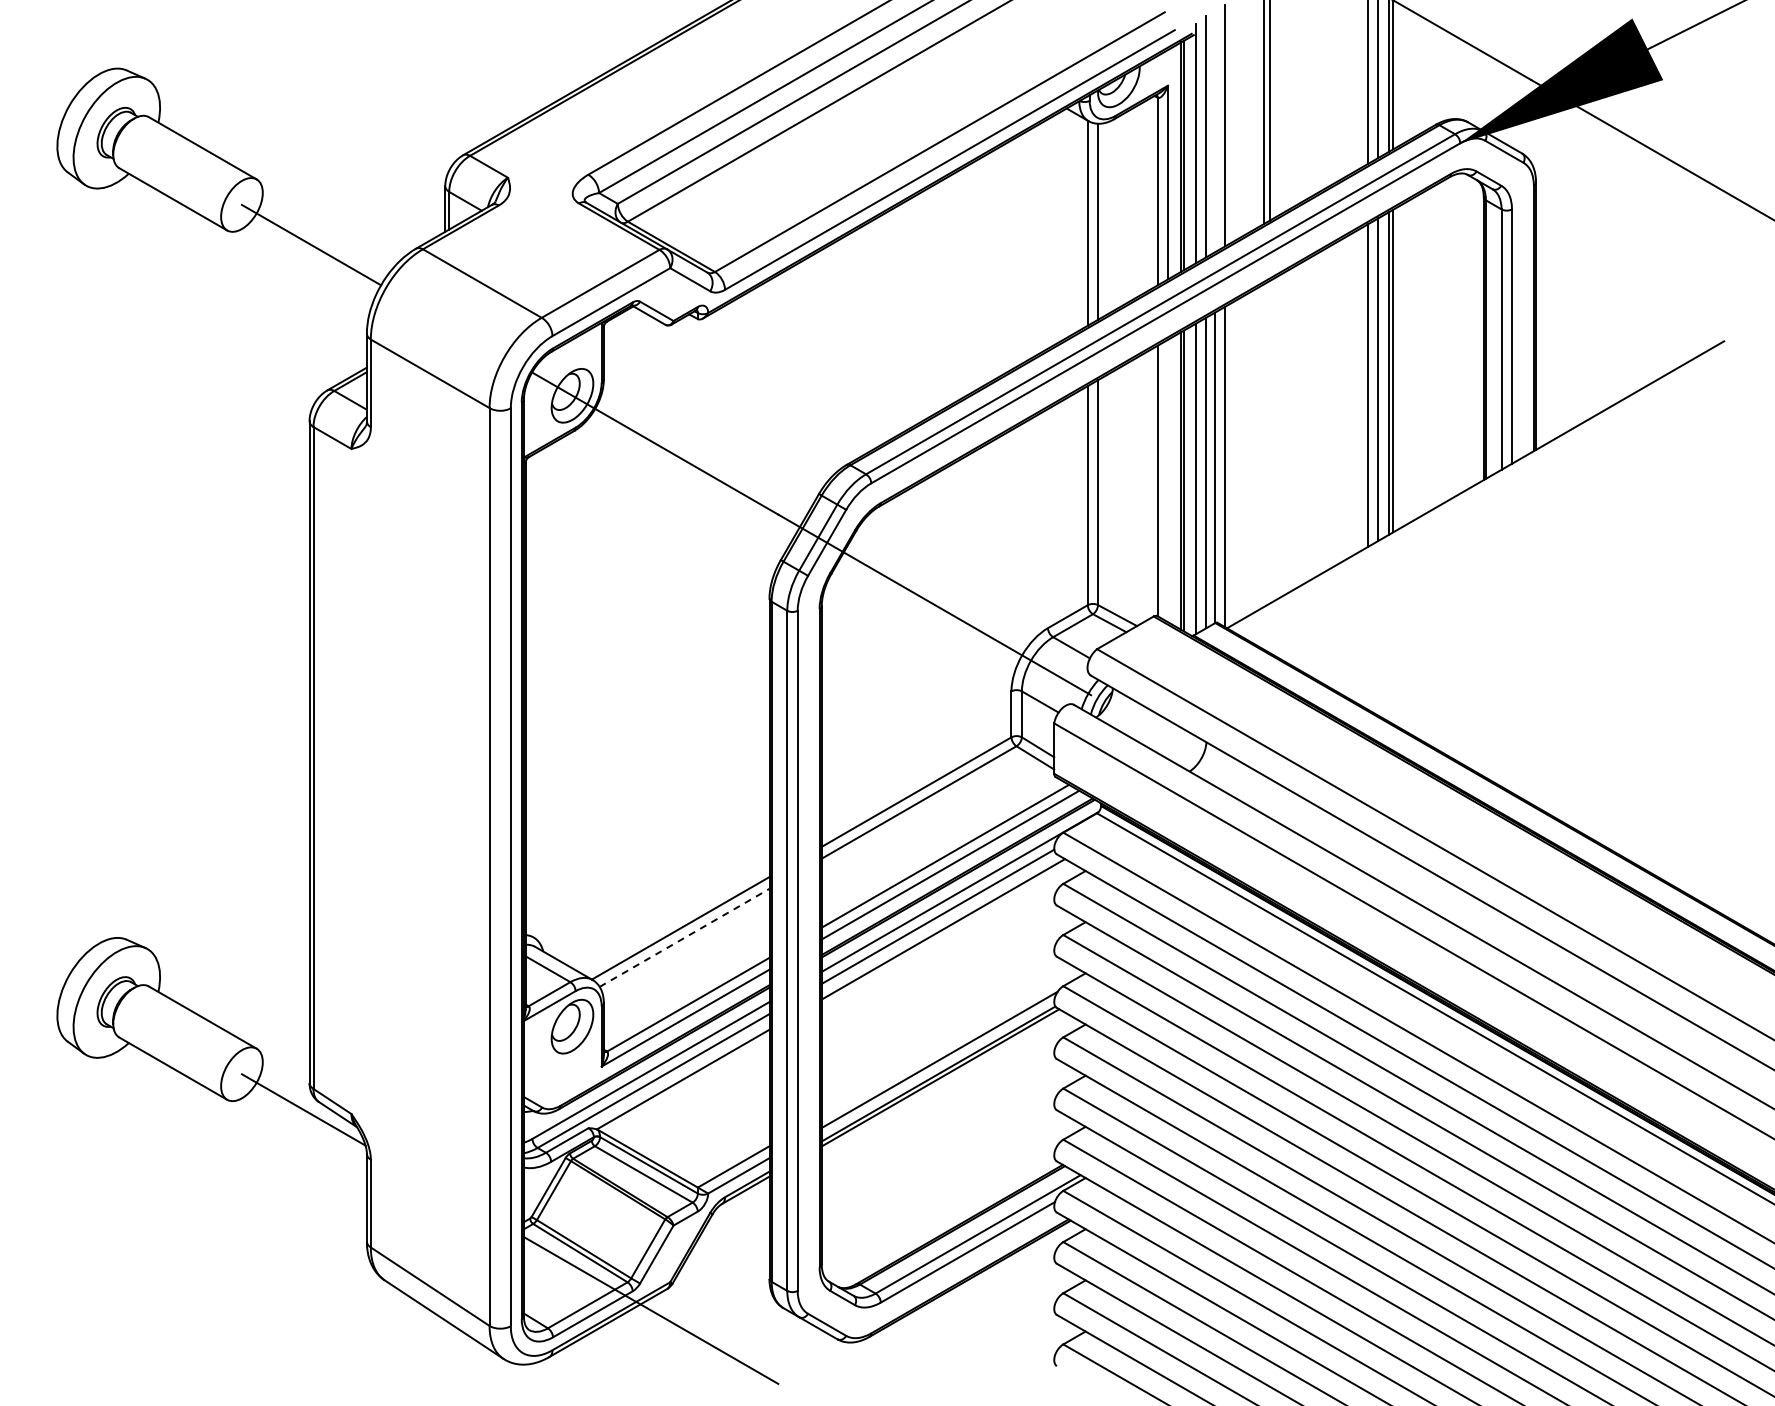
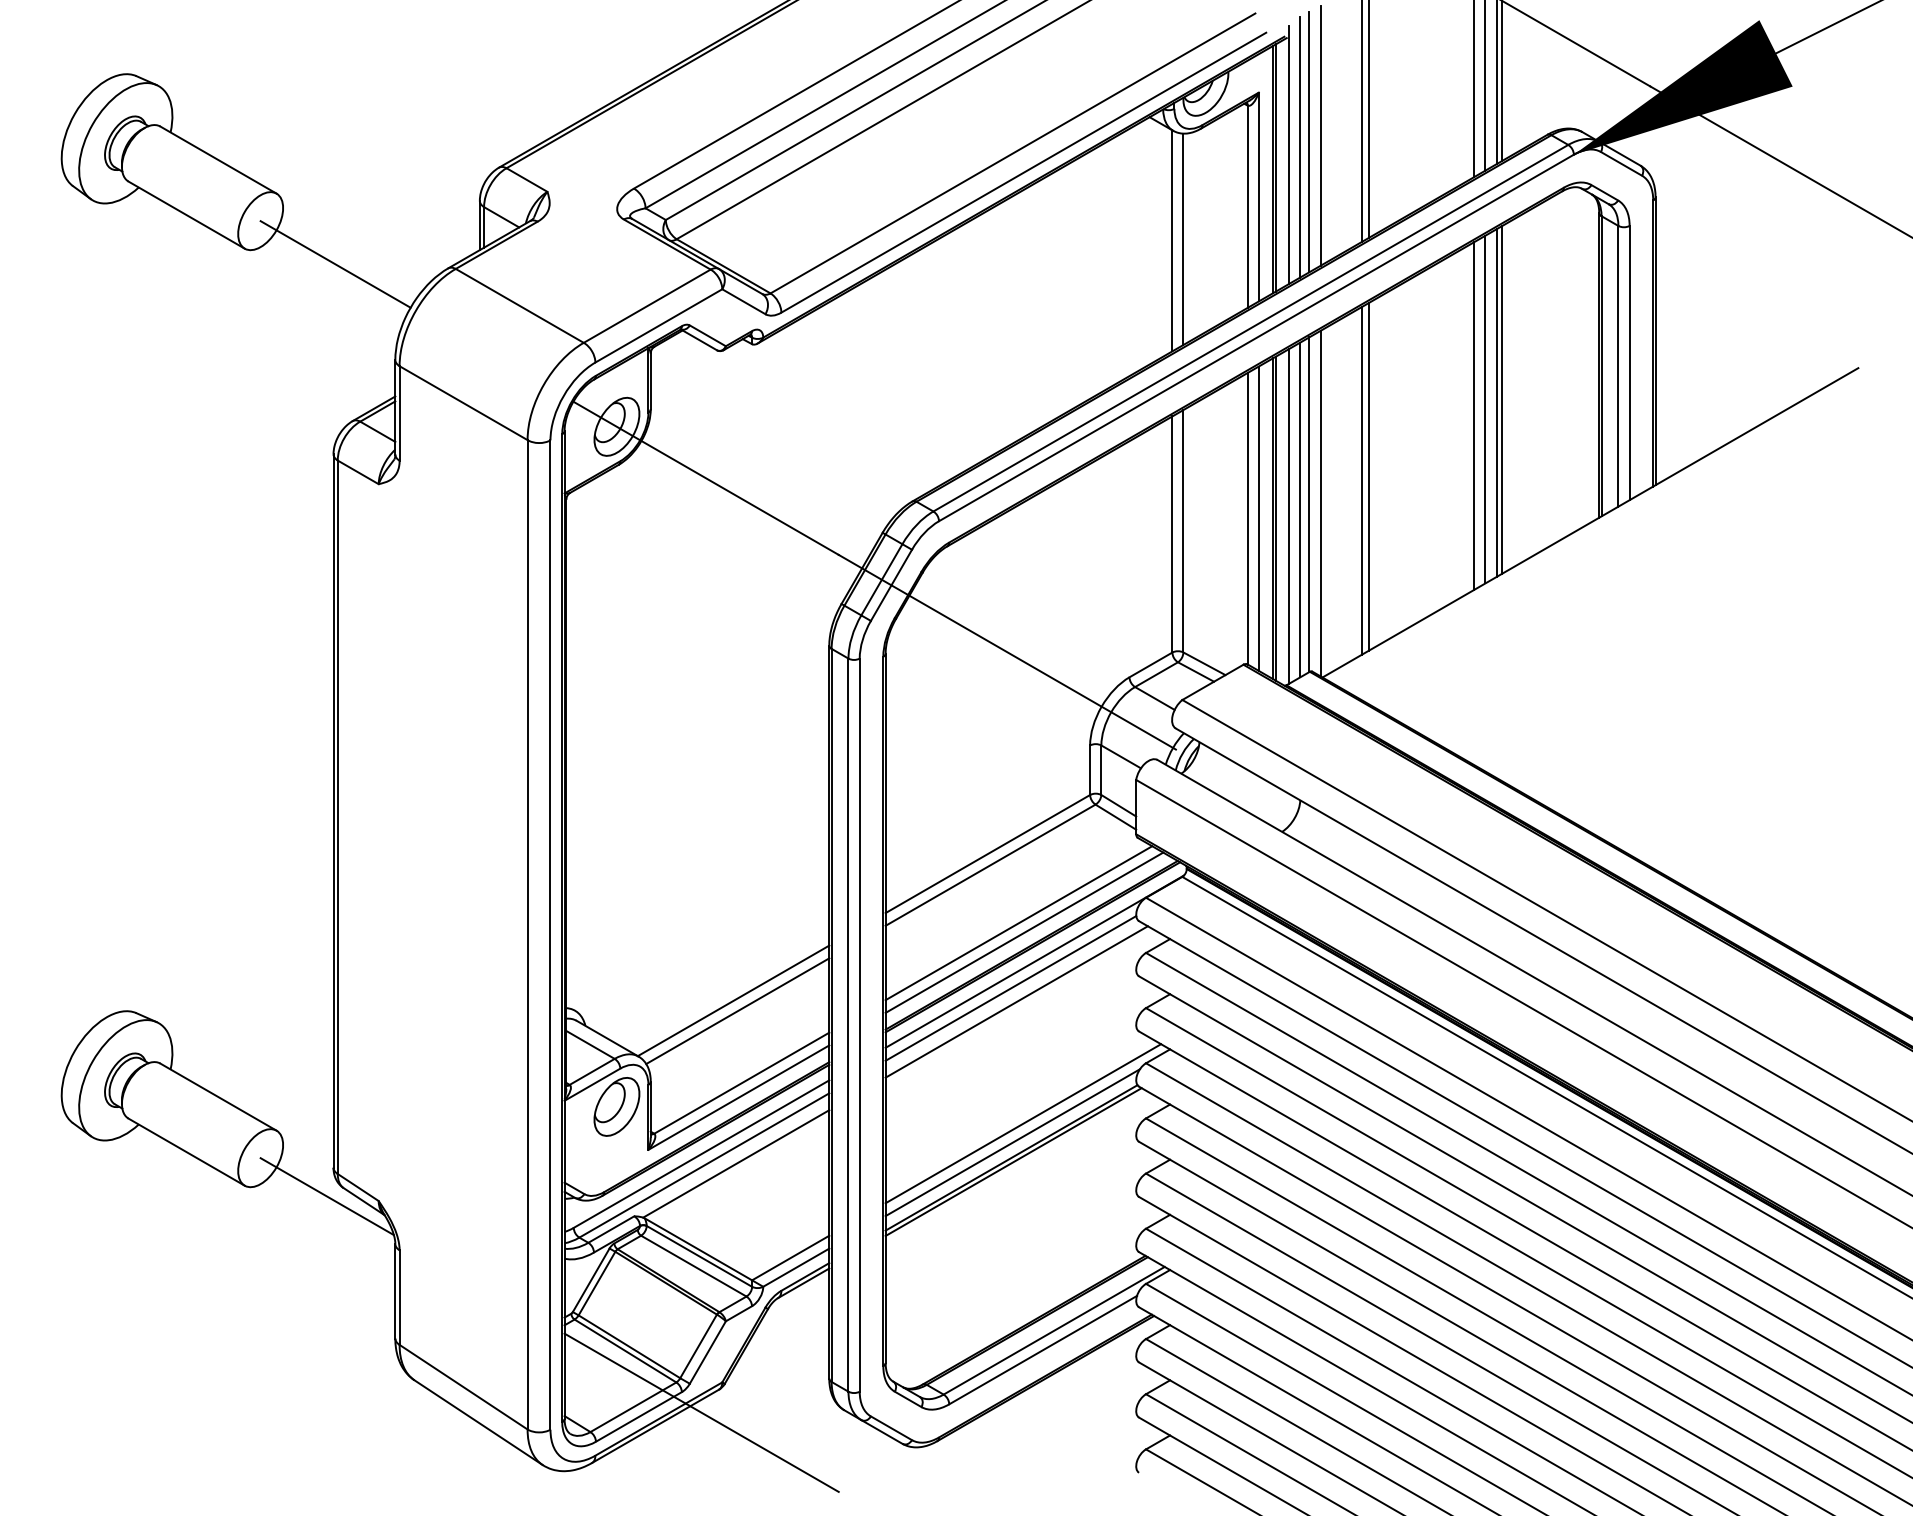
line: (1214, 131) -> (1308, 141), added
line: (1270, 441) -> (1369, 476), added
line: (1263, 445) -> (1361, 480), added
line: (1167, 480) -> (1258, 518), added
line: (685, 937) -> (738, 1010), dashed -> solid
line: (949, 1042) -> (1023, 1123), added

